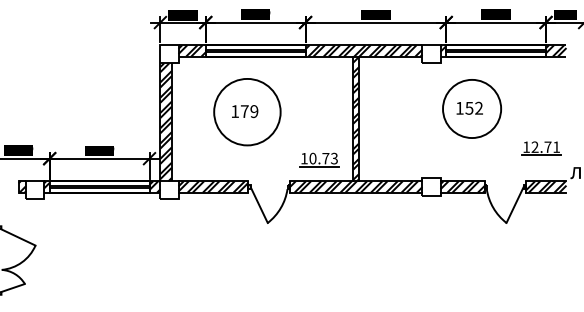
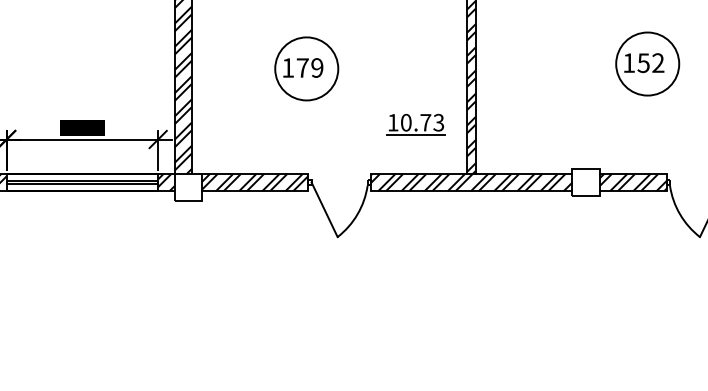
circle: (471, 108) -> (646, 63), size x0.71
circle: (247, 111) -> (306, 67), size x0.62
part: (319, 159) -> (416, 124), moved

